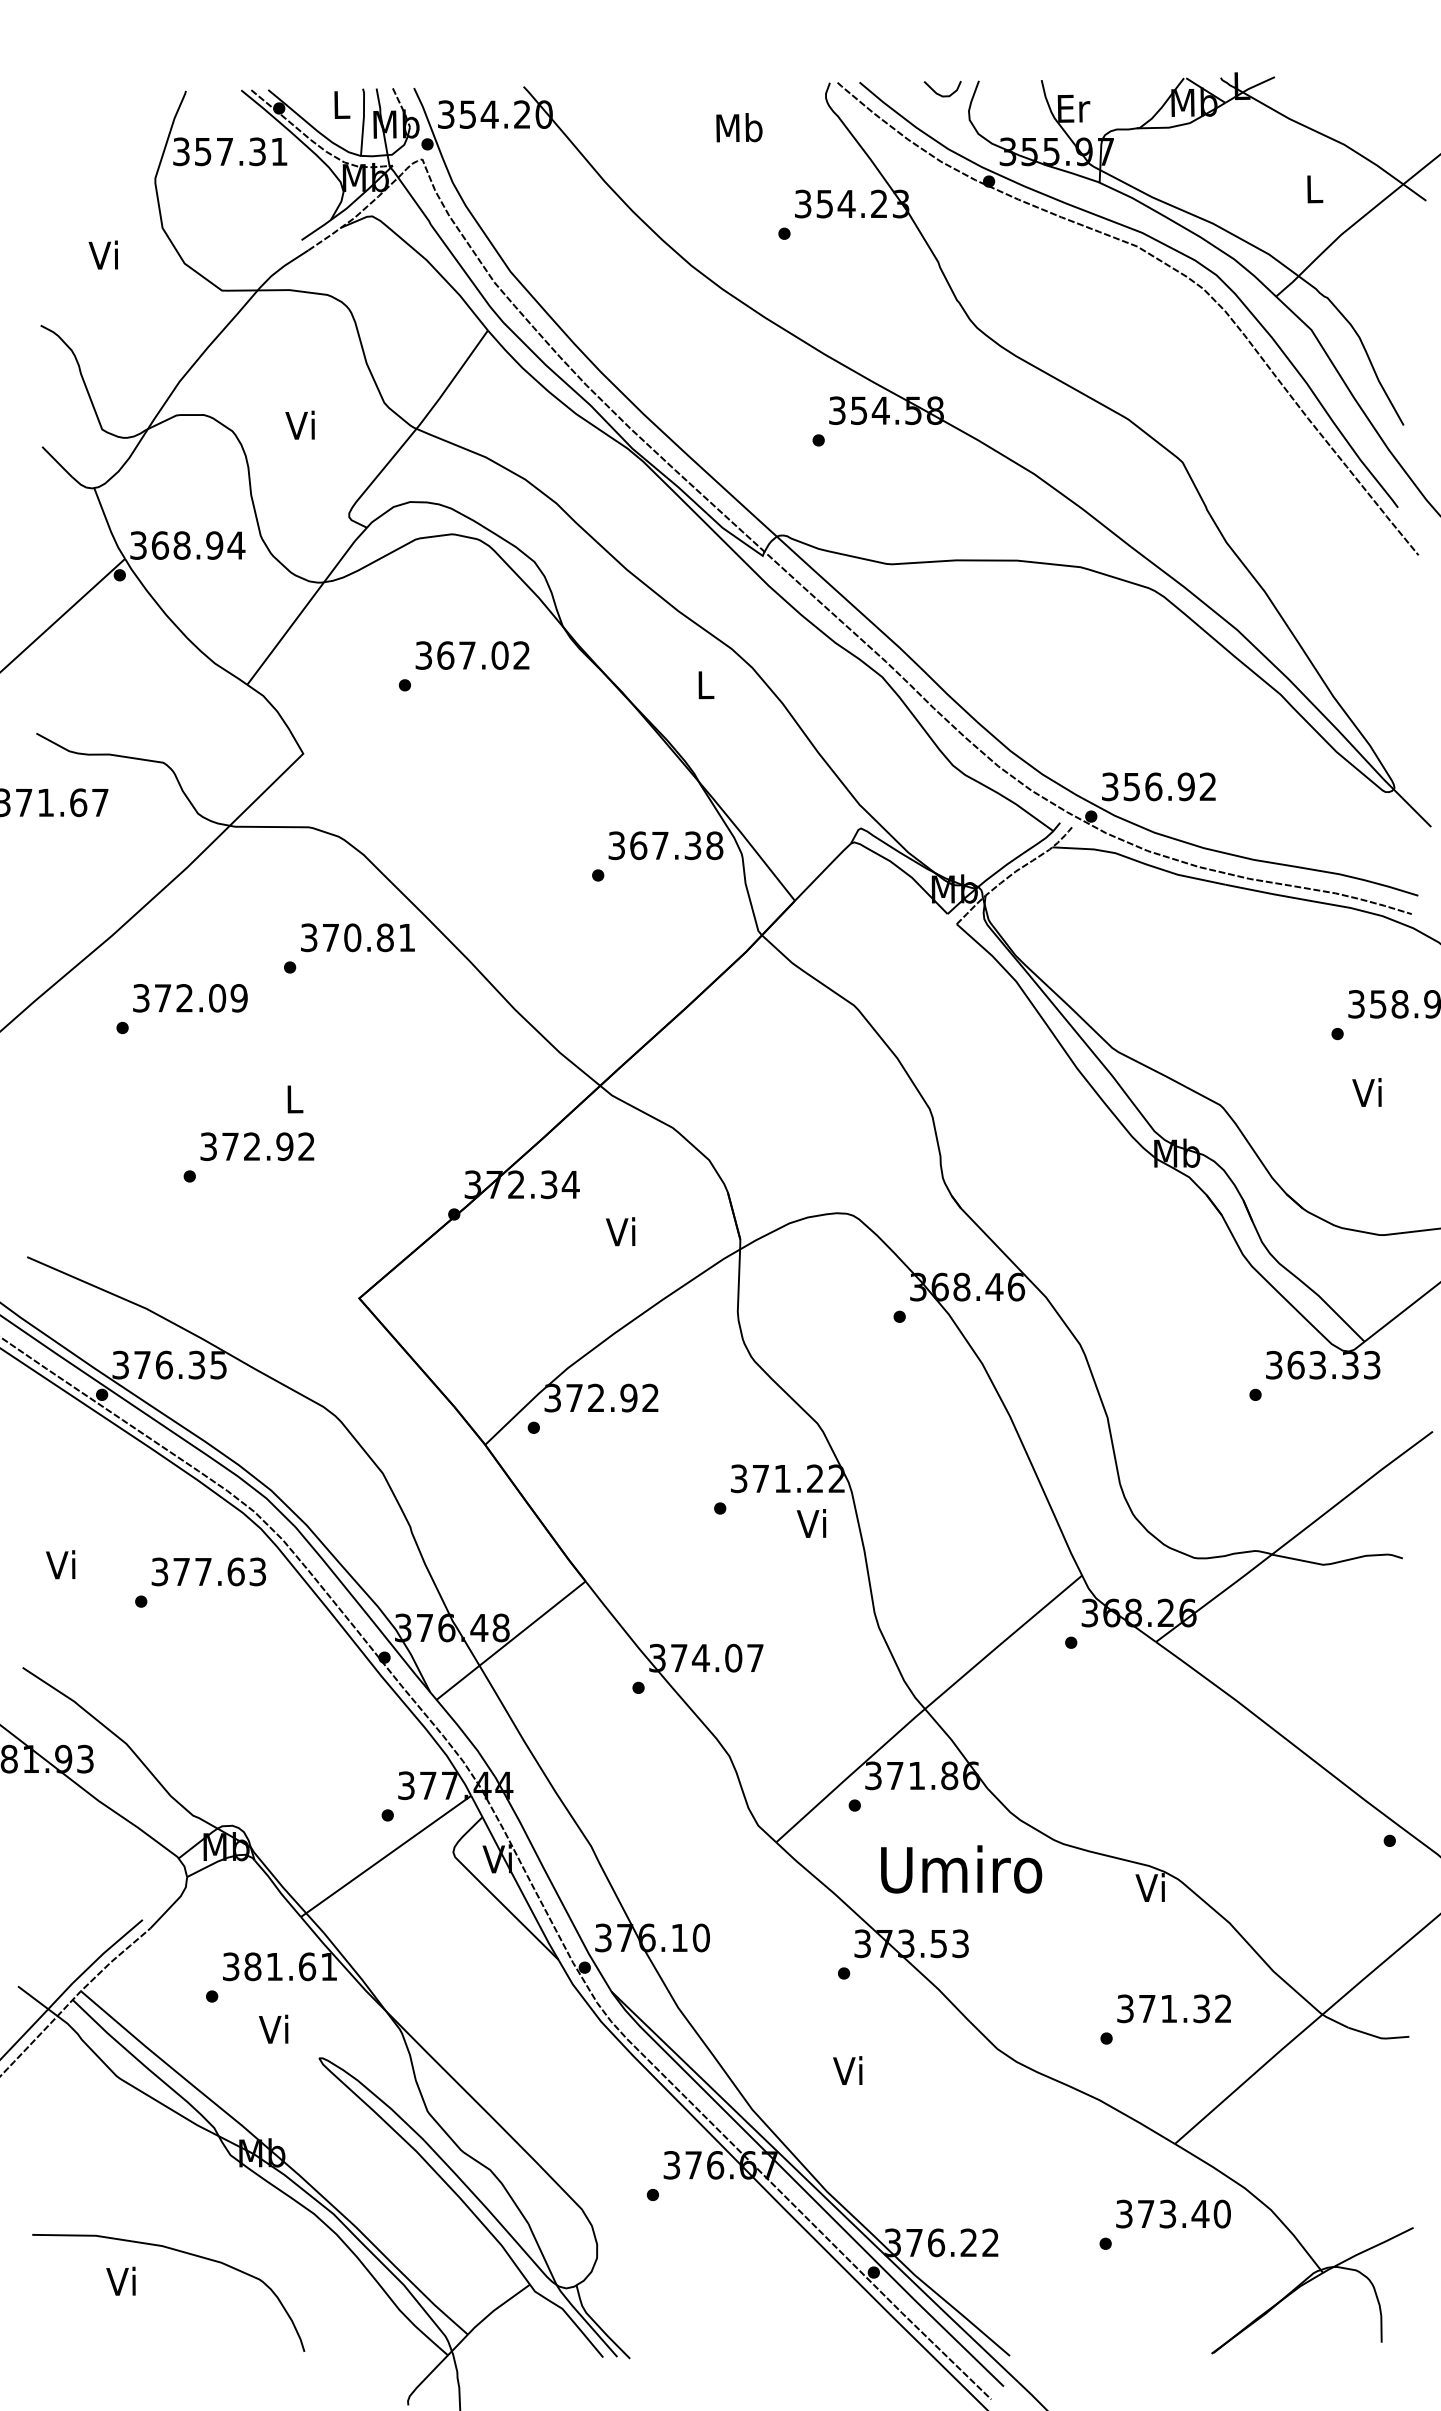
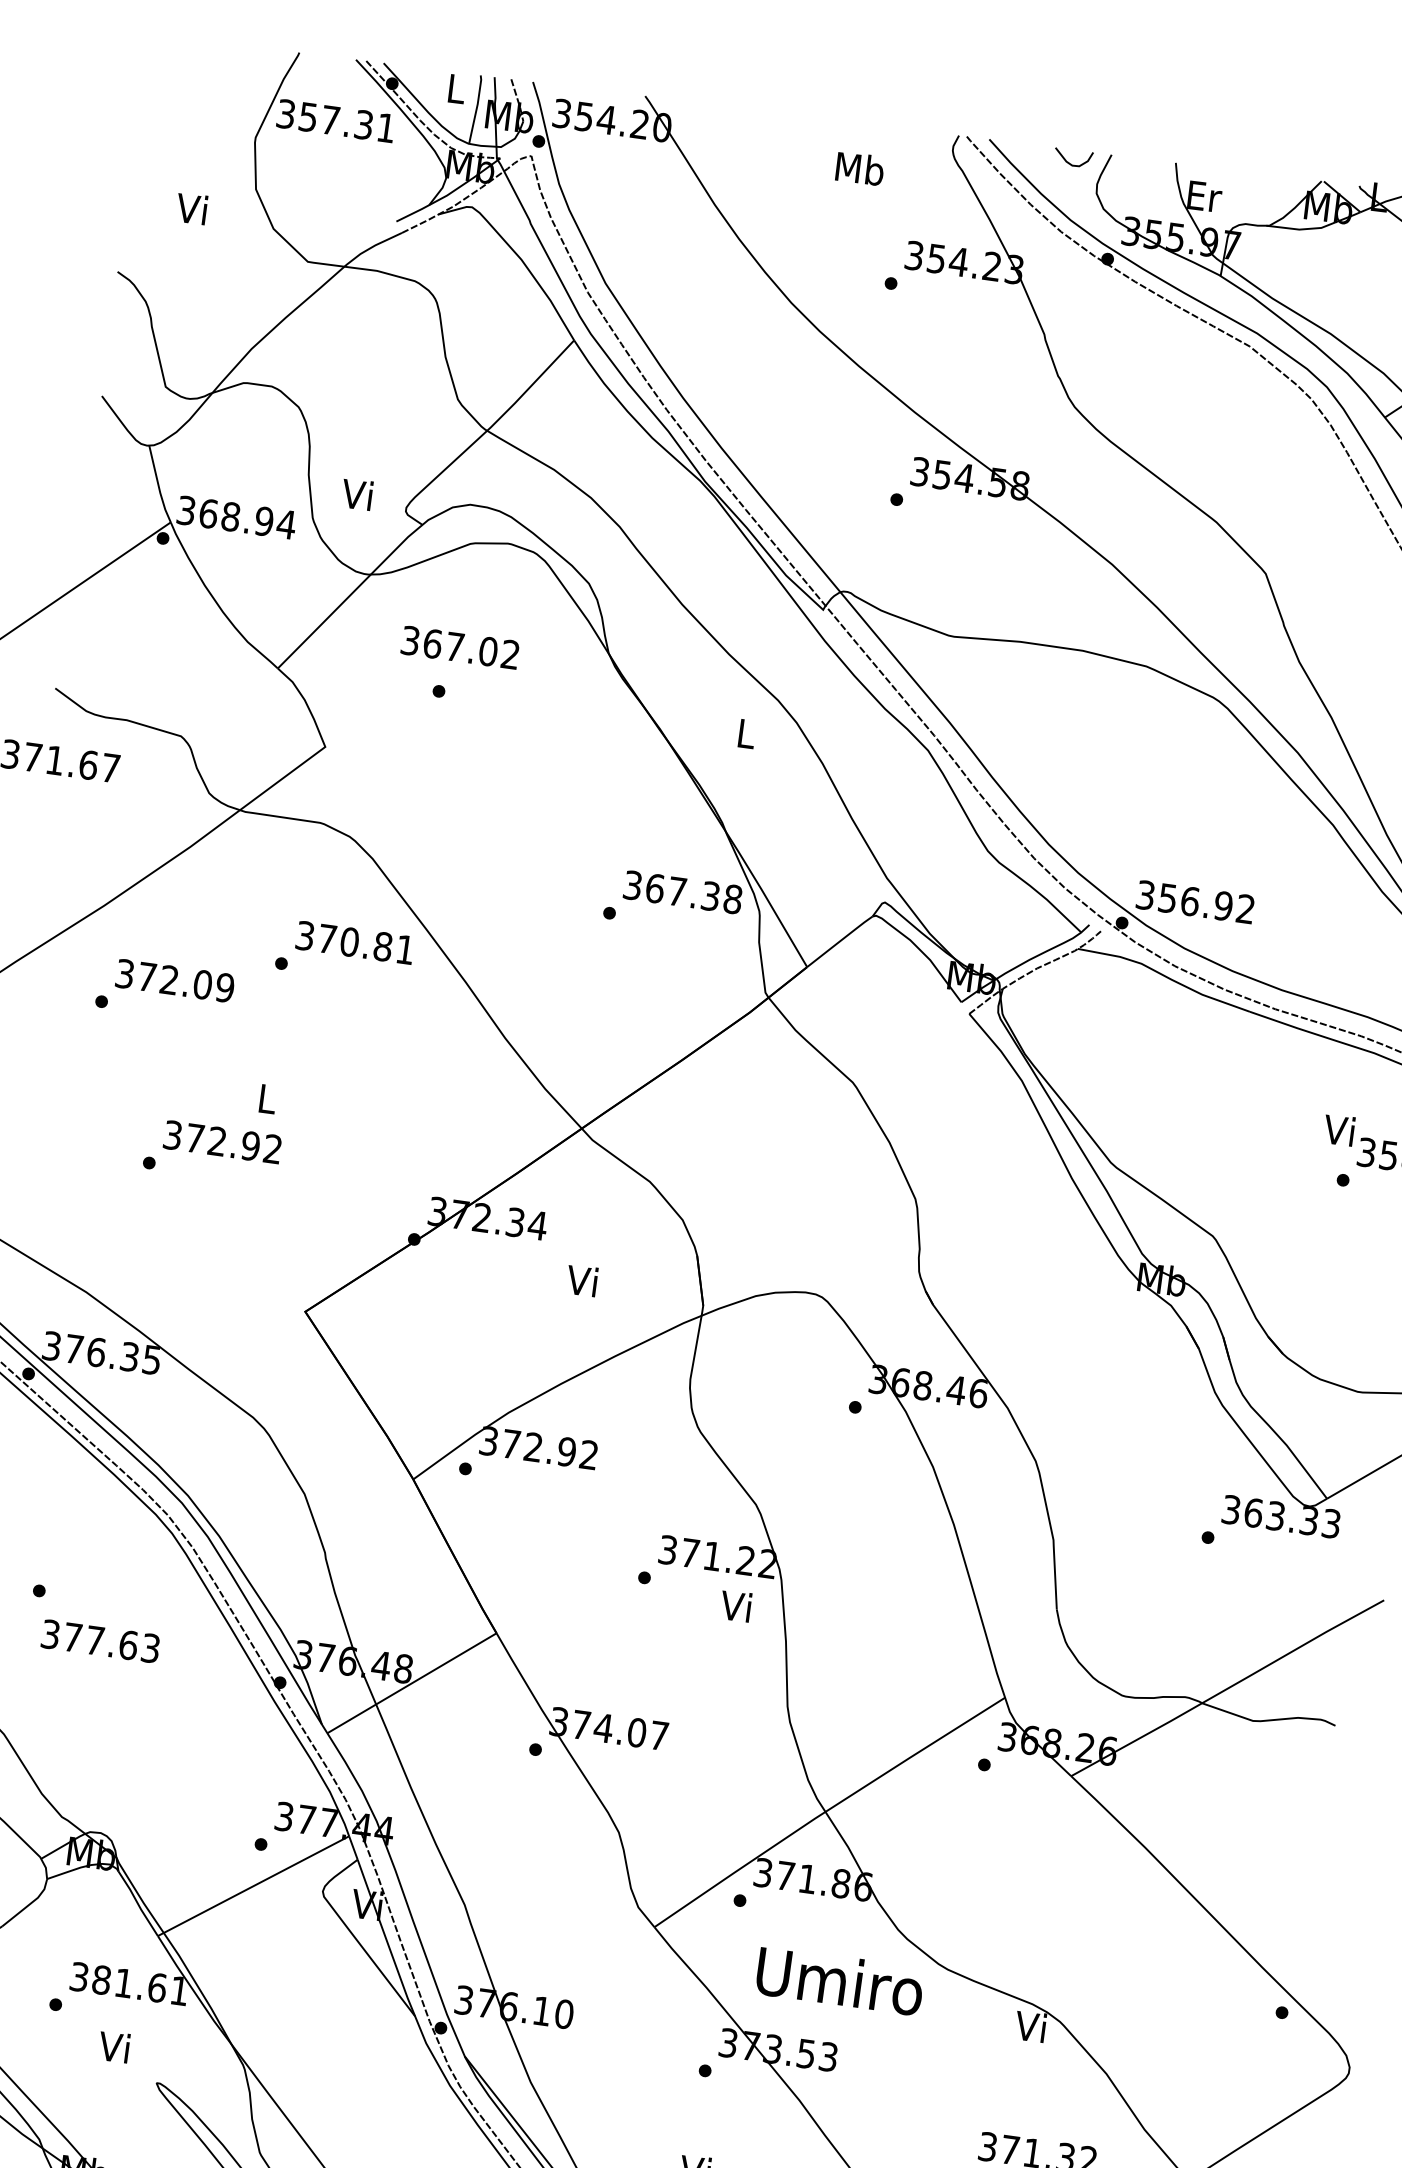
text: (299, 424) -> (356, 493), moved
text: (472, 655) -> (460, 647), moved
text: (1366, 1092) -> (1338, 1130), moved
text: (208, 1571) -> (100, 1640), moved

